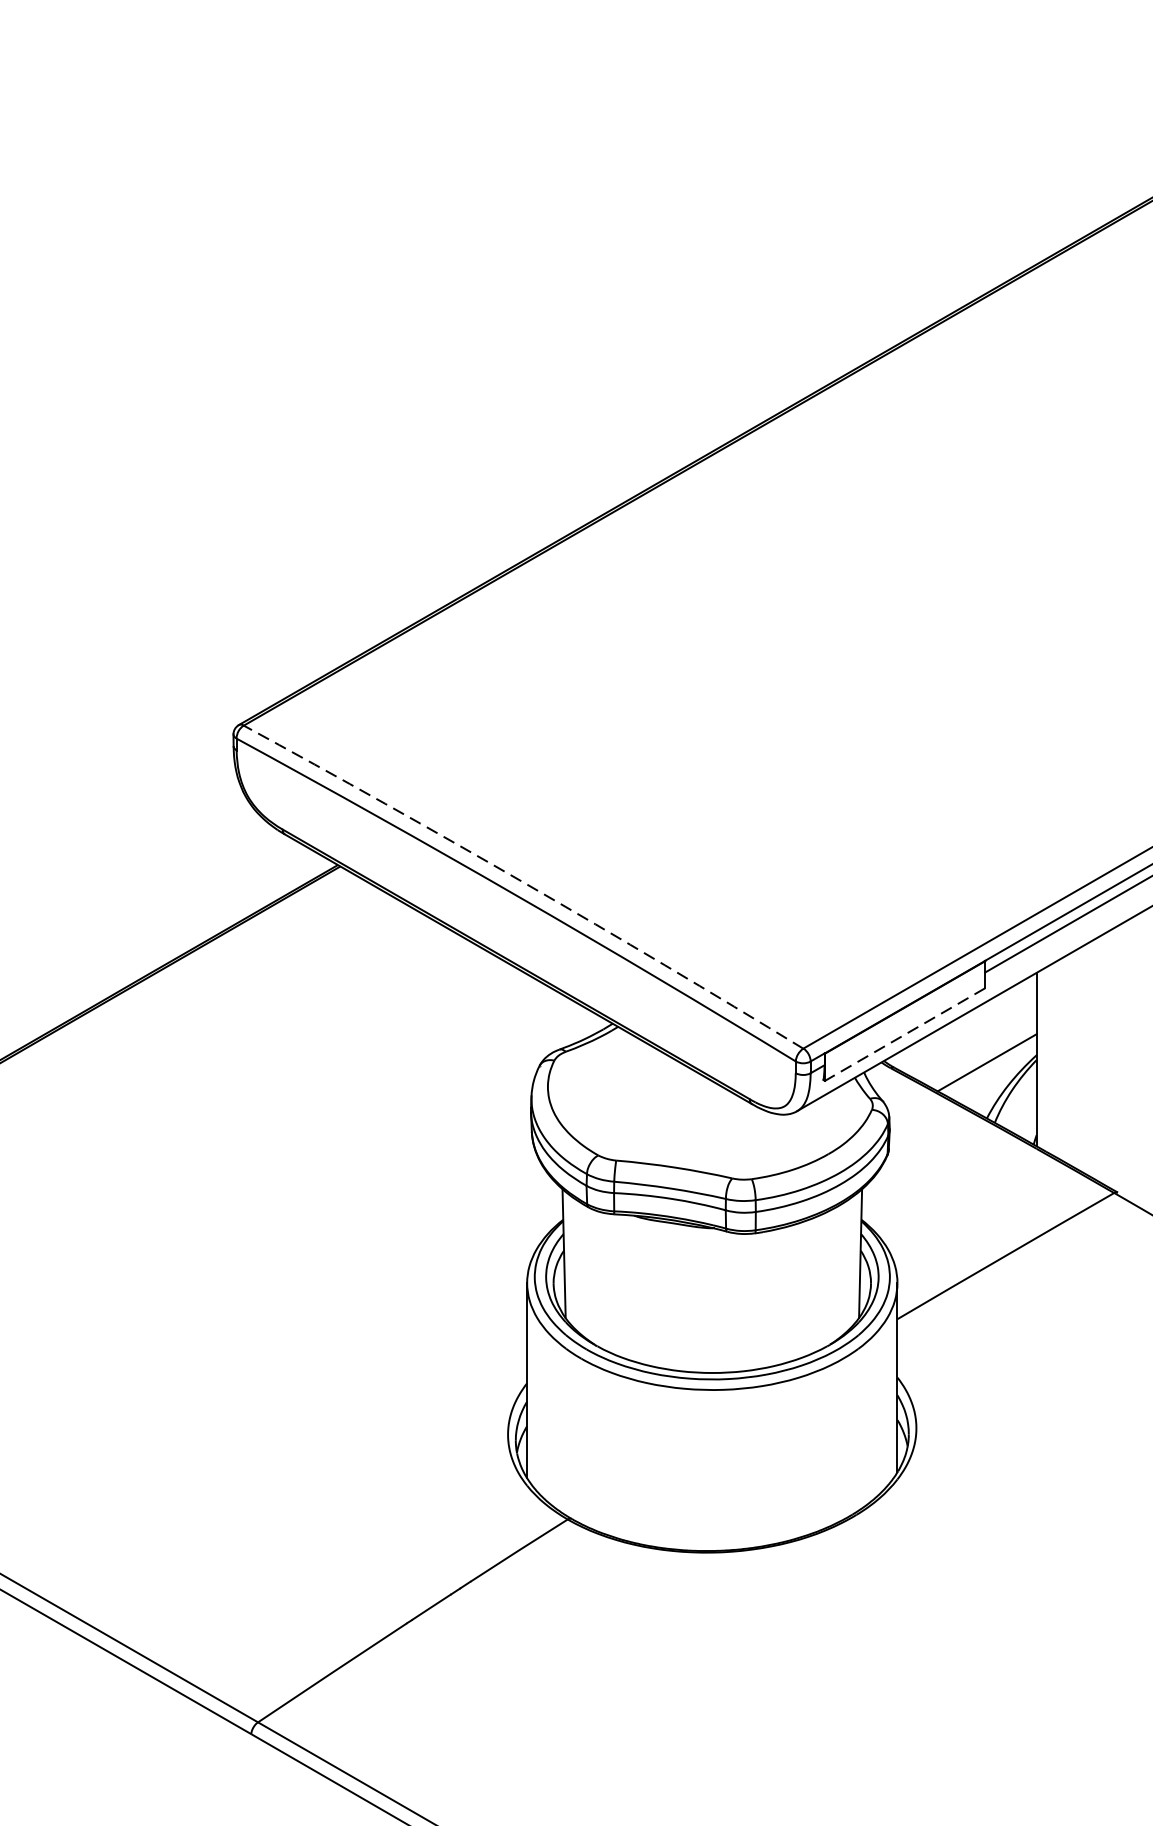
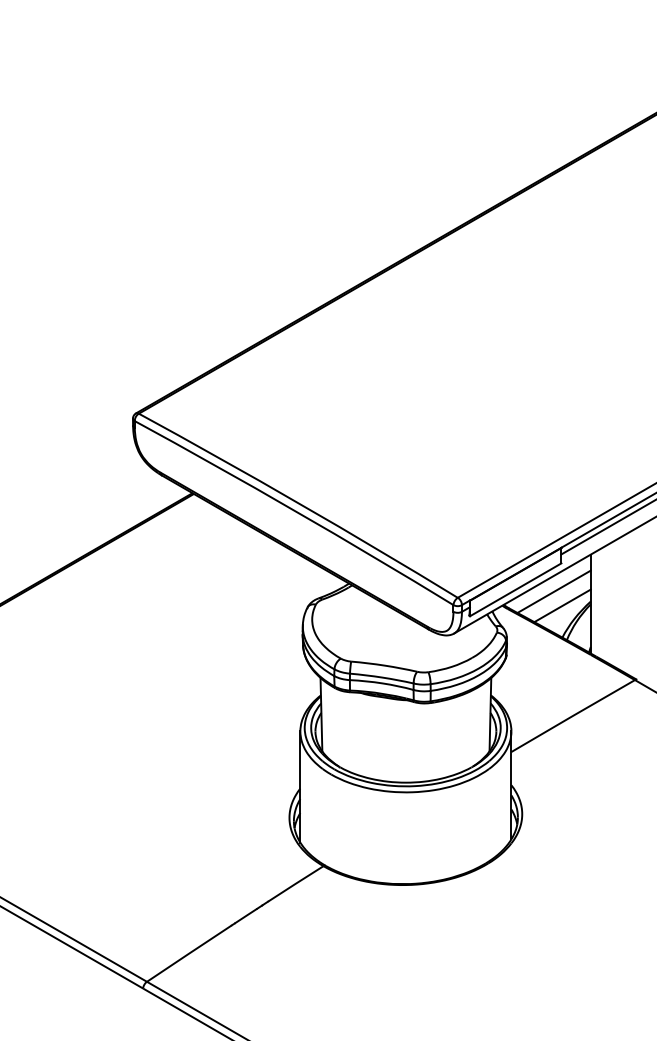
arc: (525, 883) -> (299, 503), dashed -> solid
line: (904, 1034) -> (515, 589), dashed -> solid
line: (971, 1037) -> (553, 591), added

